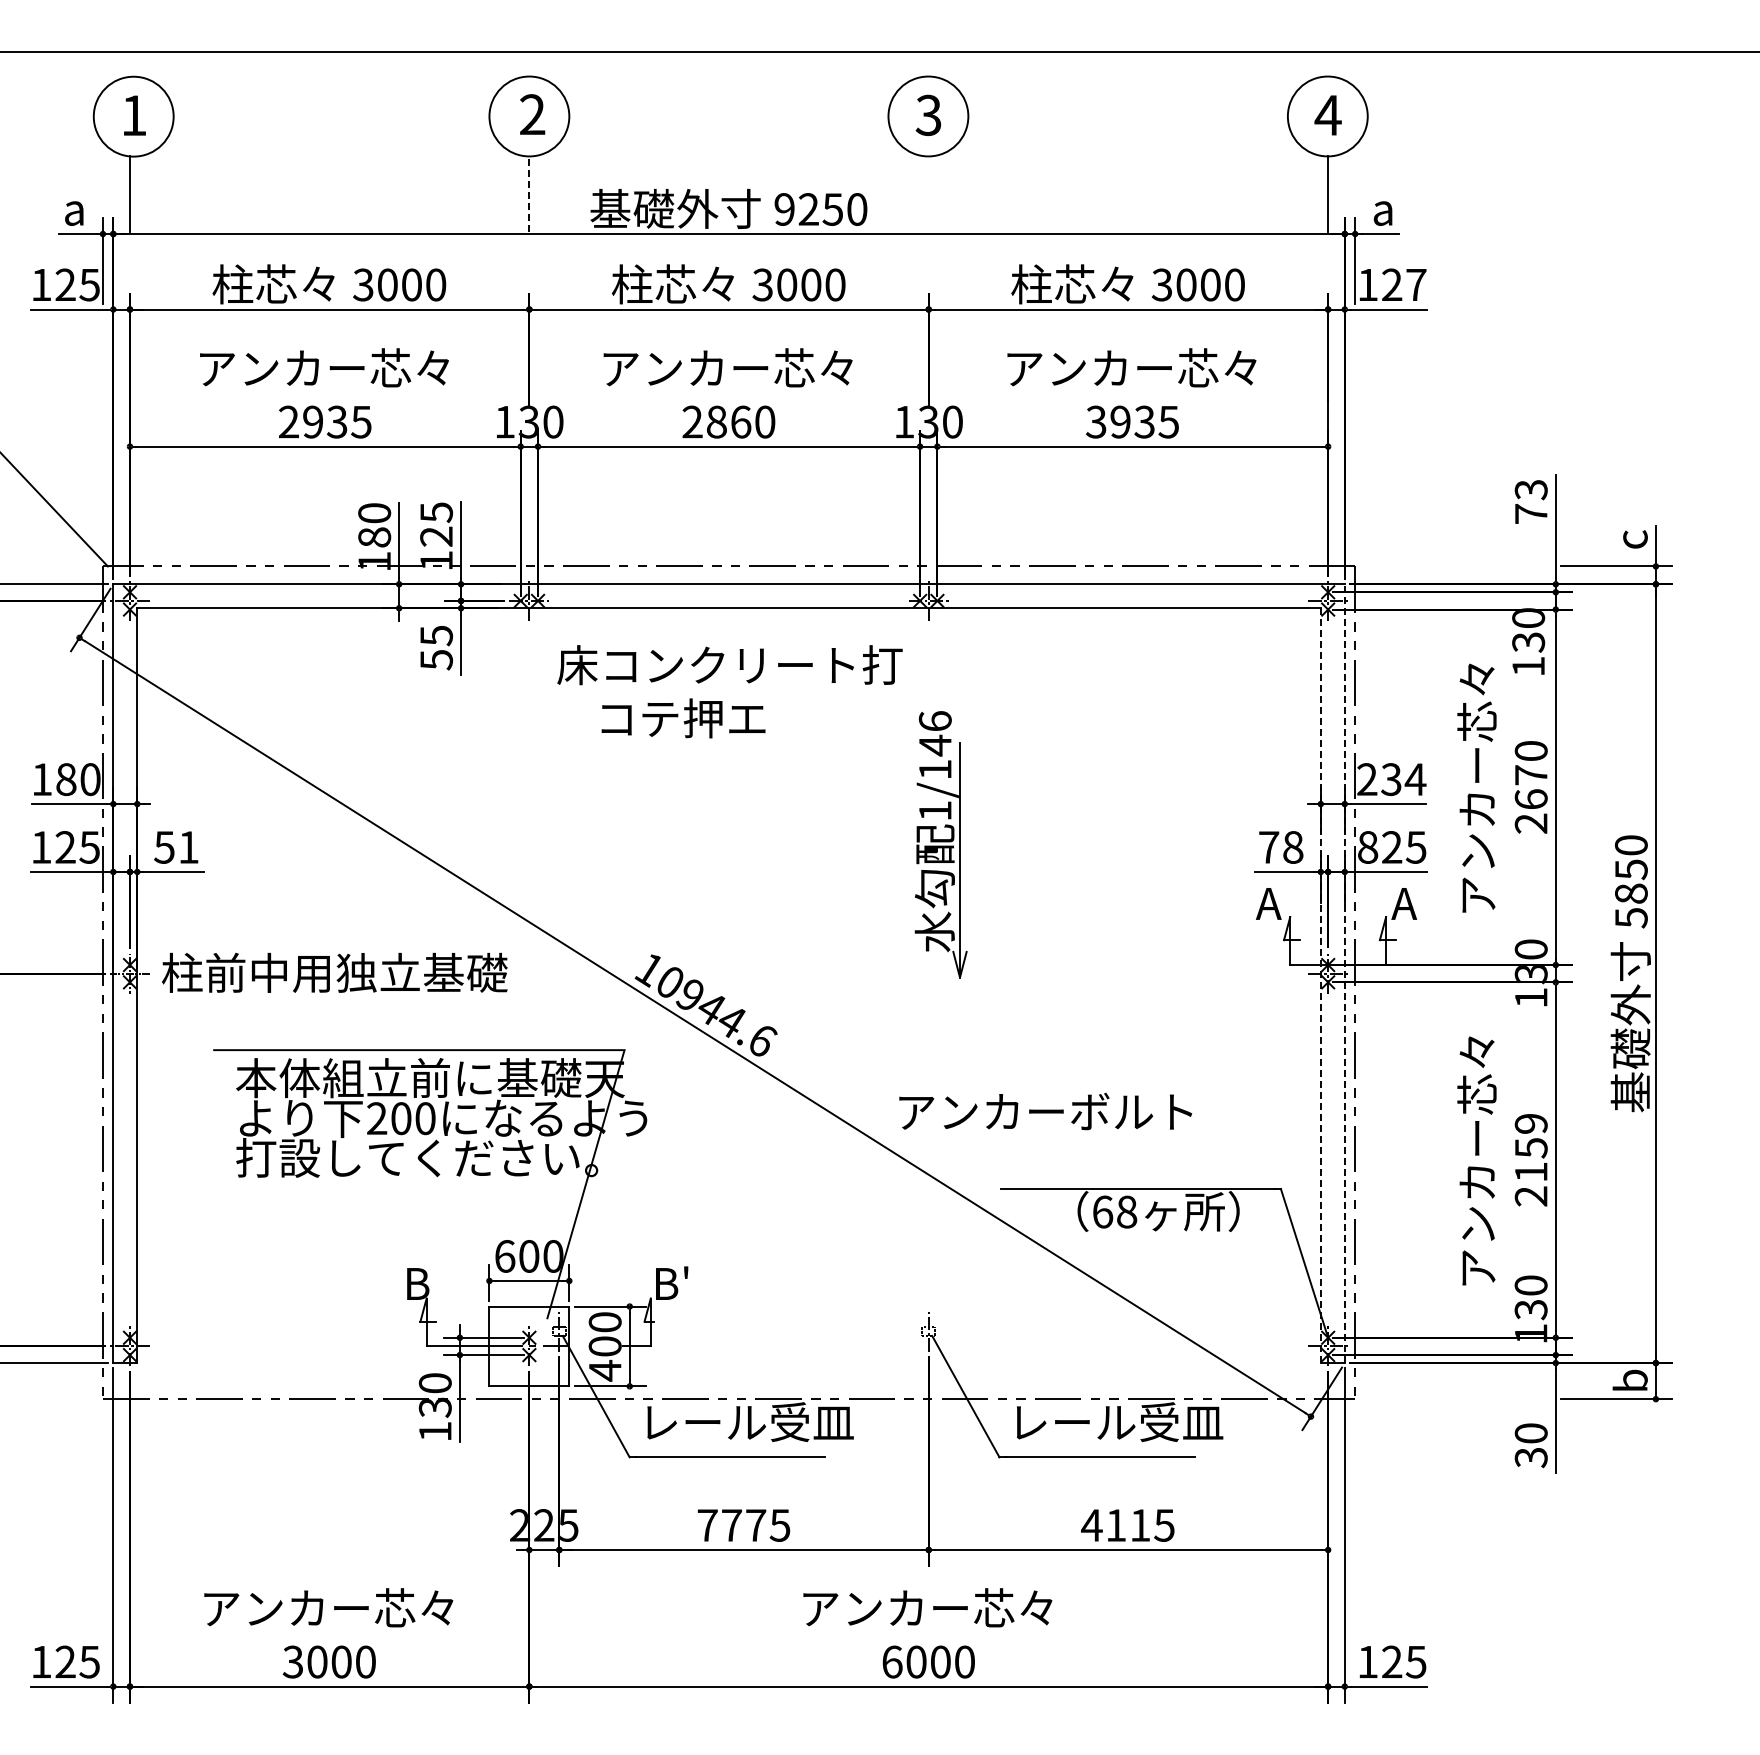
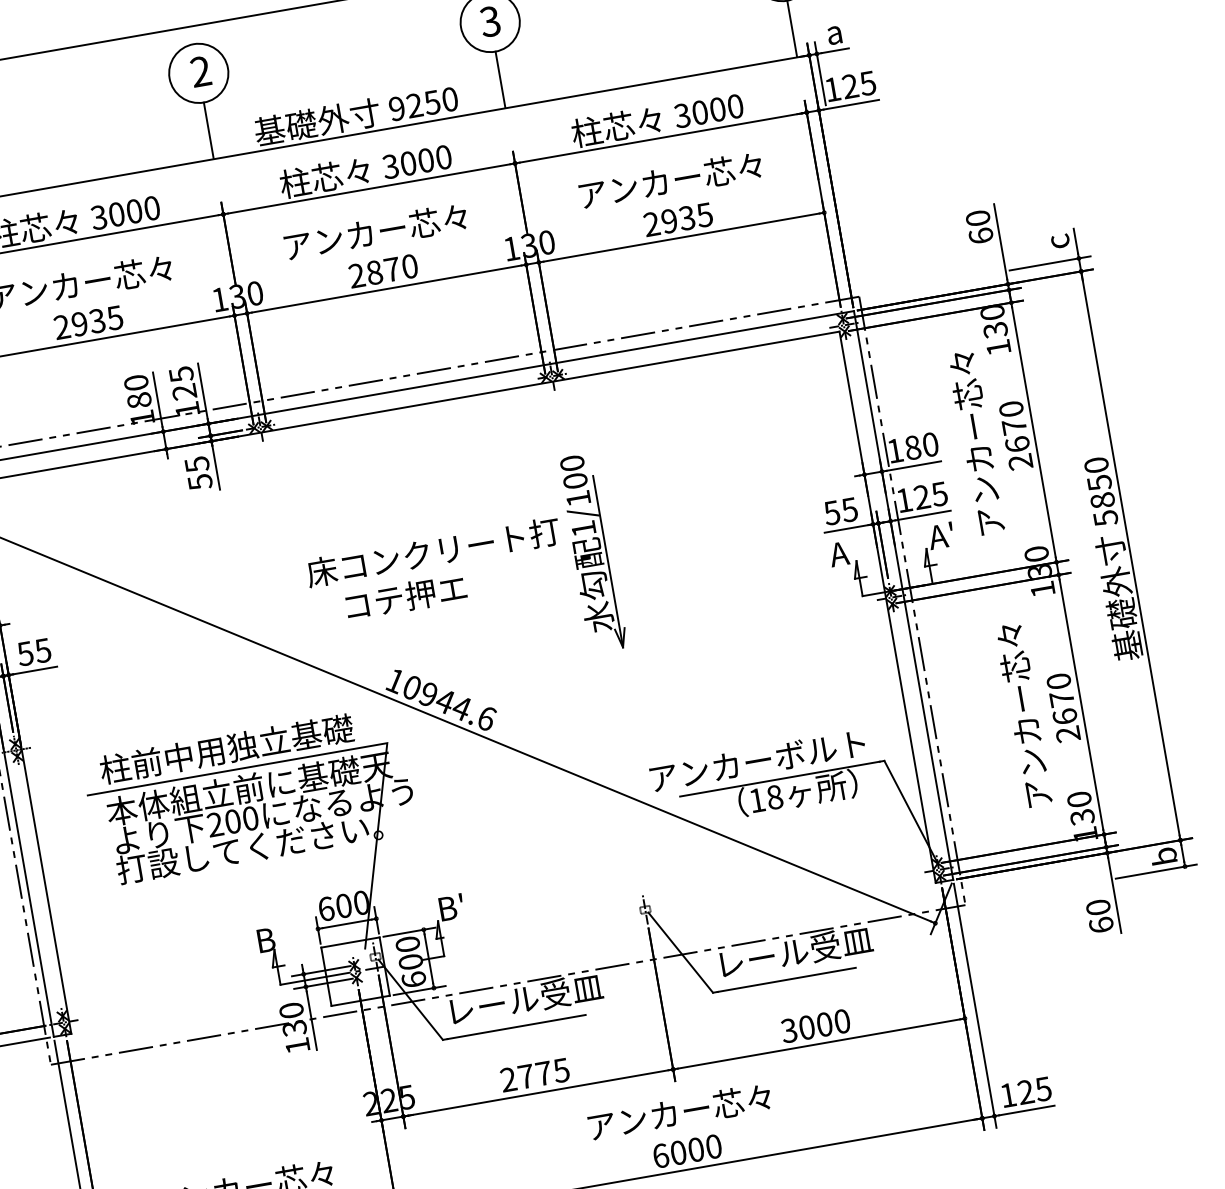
line: (529, 194) -> (208, 130), dashed -> solid
line: (928, 194) -> (500, 79), added
text: (1415, 285) -> (867, 83), 127 -> 125
text: (741, 421) -> (392, 269), 2860 -> 2870
text: (1096, 422) -> (651, 224), 3935 -> 2935
text: (1530, 501) -> (979, 226), 73 -> 60
text: (729, 691) -> (436, 571), moved
text: (934, 733) -> (573, 472), 1/146 -> 1/100
text: (1391, 779) -> (912, 447), 234 -> 180
text: (188, 847) -> (43, 650), 51 -> 55
text: (1280, 847) -> (840, 511), 78 -> 55
text: (1368, 847) -> (904, 500), 825 -> 125
text: (1423, 892) -> (950, 526), A -> A'
text: (334, 972) -> (226, 748), moved
line: (1344, 973) -> (903, 595), dashed -> solid
line: (1320, 986) -> (887, 607), dashed -> solid
text: (1045, 1111) -> (757, 760), moved
text: (1530, 1147) -> (1061, 698), 2159 -> 2670
text: (1103, 1211) -> (757, 799), 68 -> 18
text: (604, 1370) -> (413, 979), 400 -> 600
text: (1530, 1457) -> (1100, 925), 30 -> 60
text: (707, 1525) -> (508, 1079), 7775 -> 2775
text: (1127, 1525) -> (815, 1026), 4115 -> 3000

